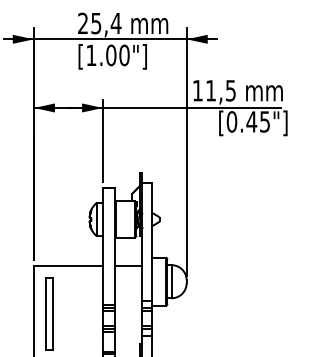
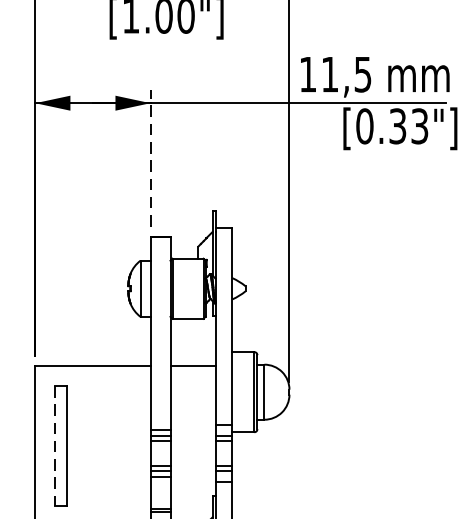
text: (257, 121) -> (407, 125), [0.45"] -> [0.33"]
line: (103, 140) -> (151, 157), solid -> dashed
line: (45, 314) -> (54, 446), solid -> dashed

